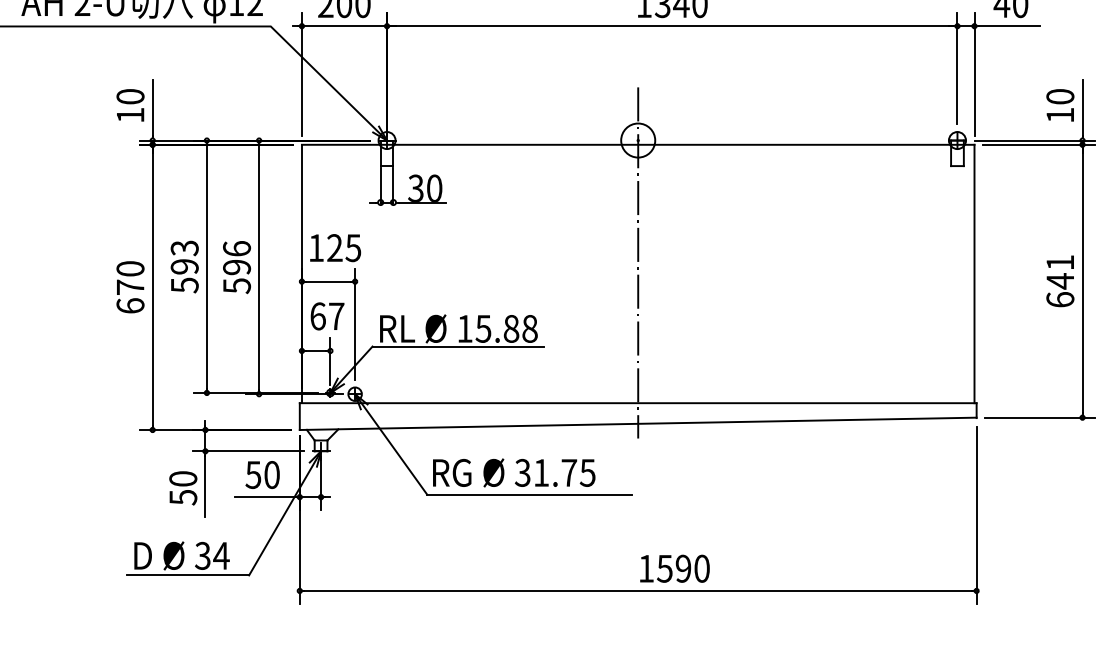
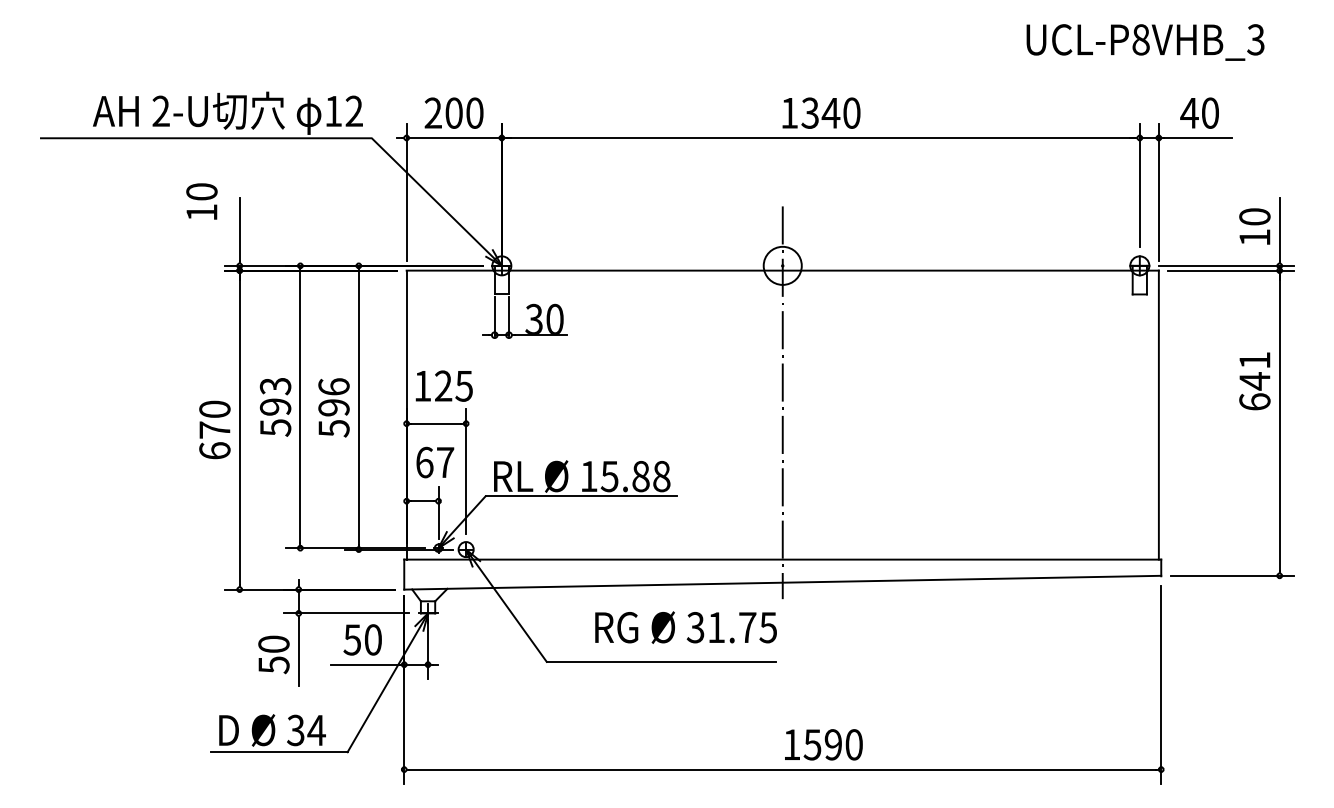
text: (130, 105) -> (201, 201), moved
text: (1060, 281) -> (1254, 381), moved
text: (513, 472) -> (685, 627), moved

